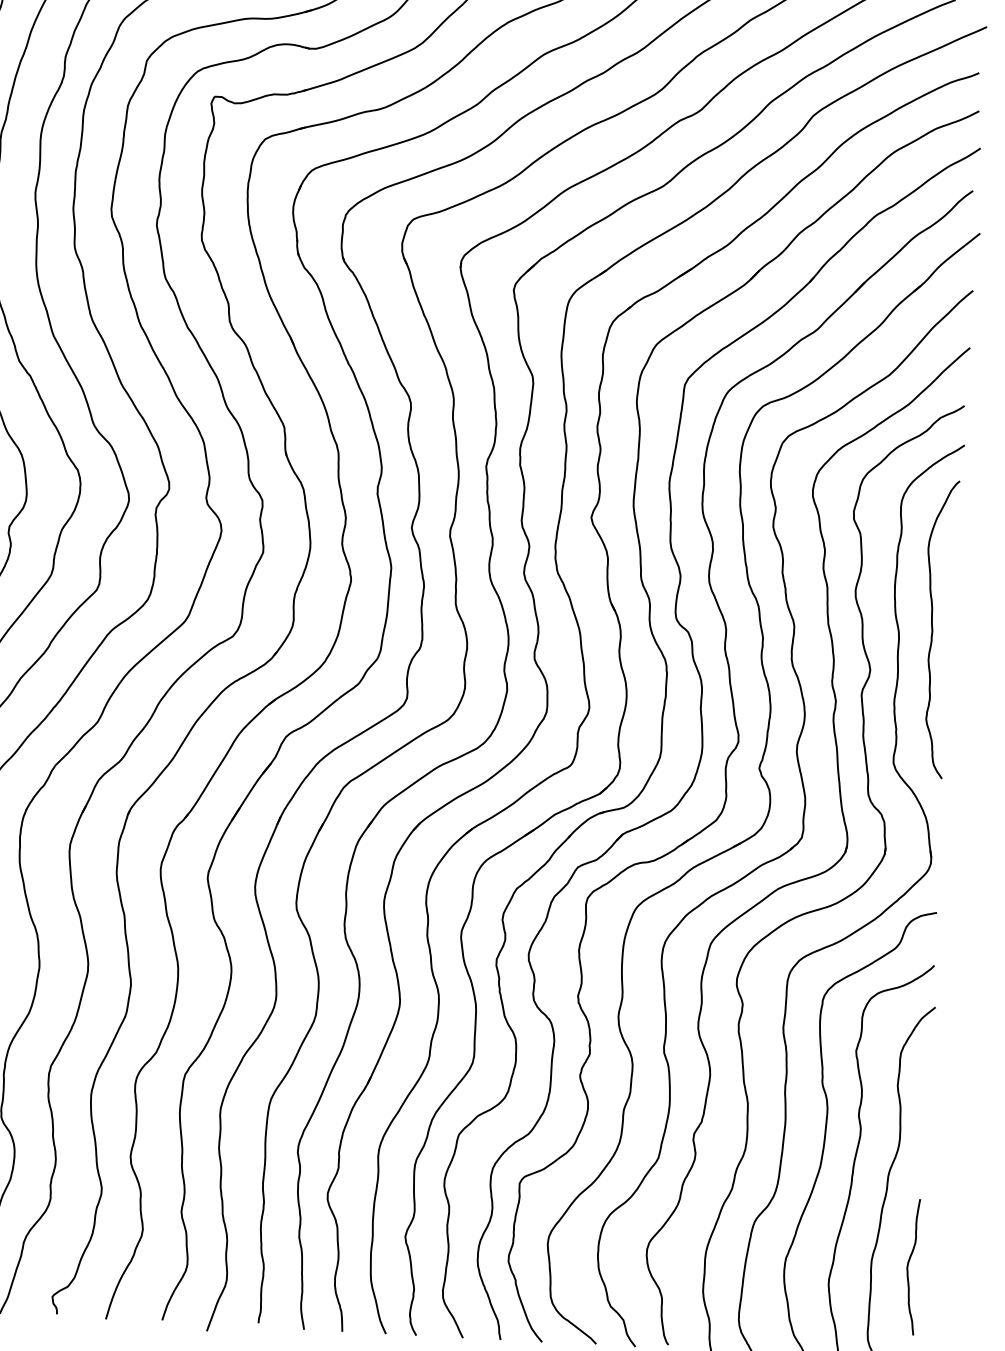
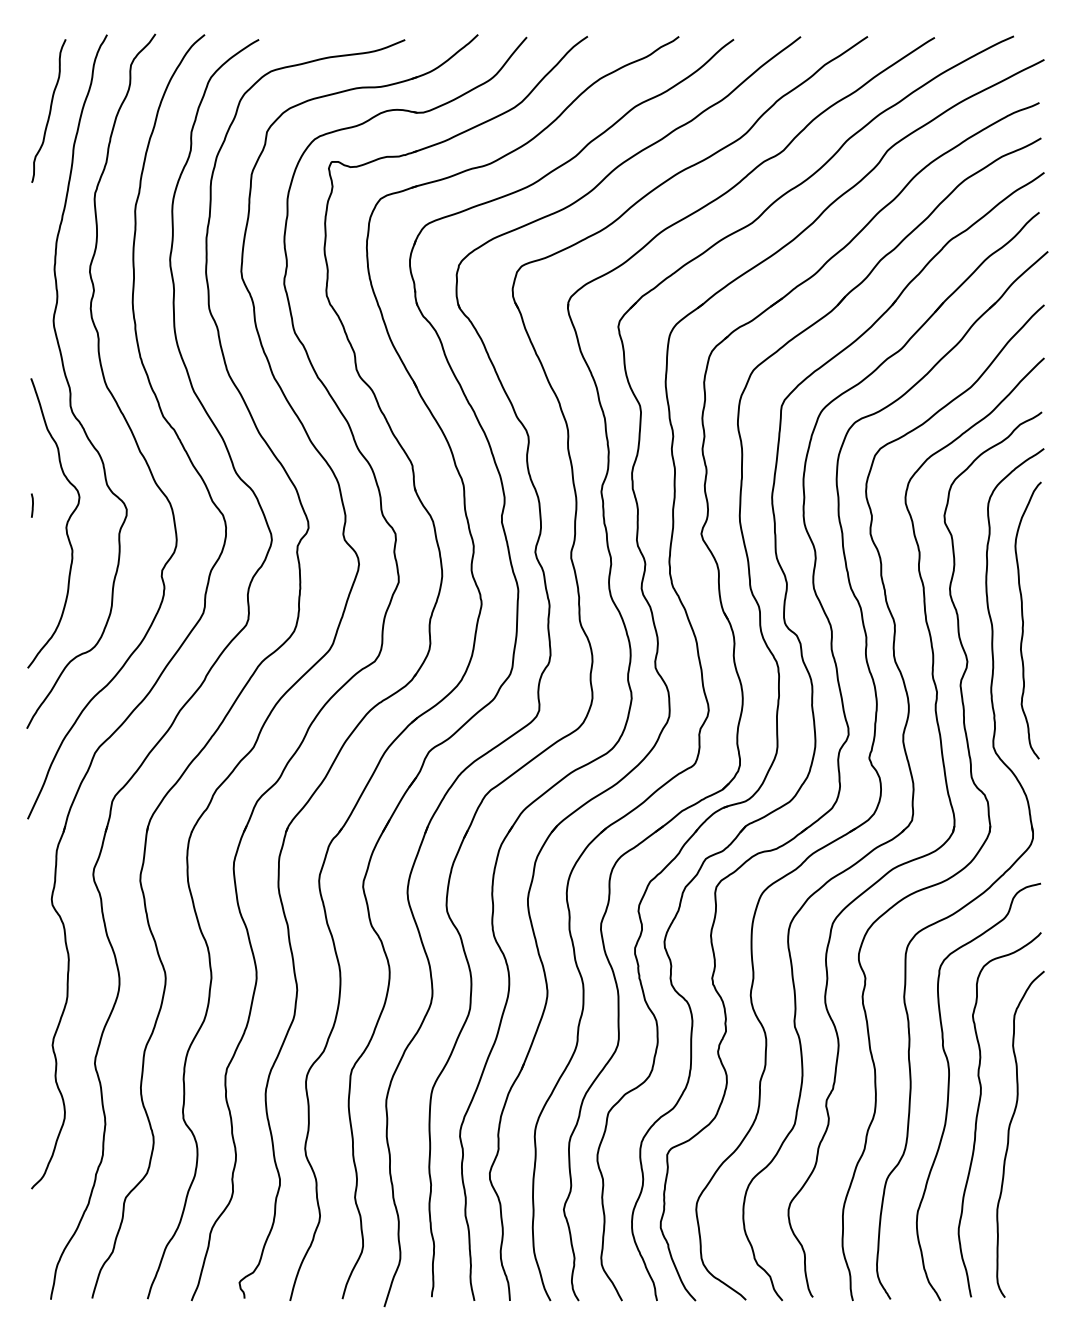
curve: (908, 1267) -> (1031, 1213), removed

